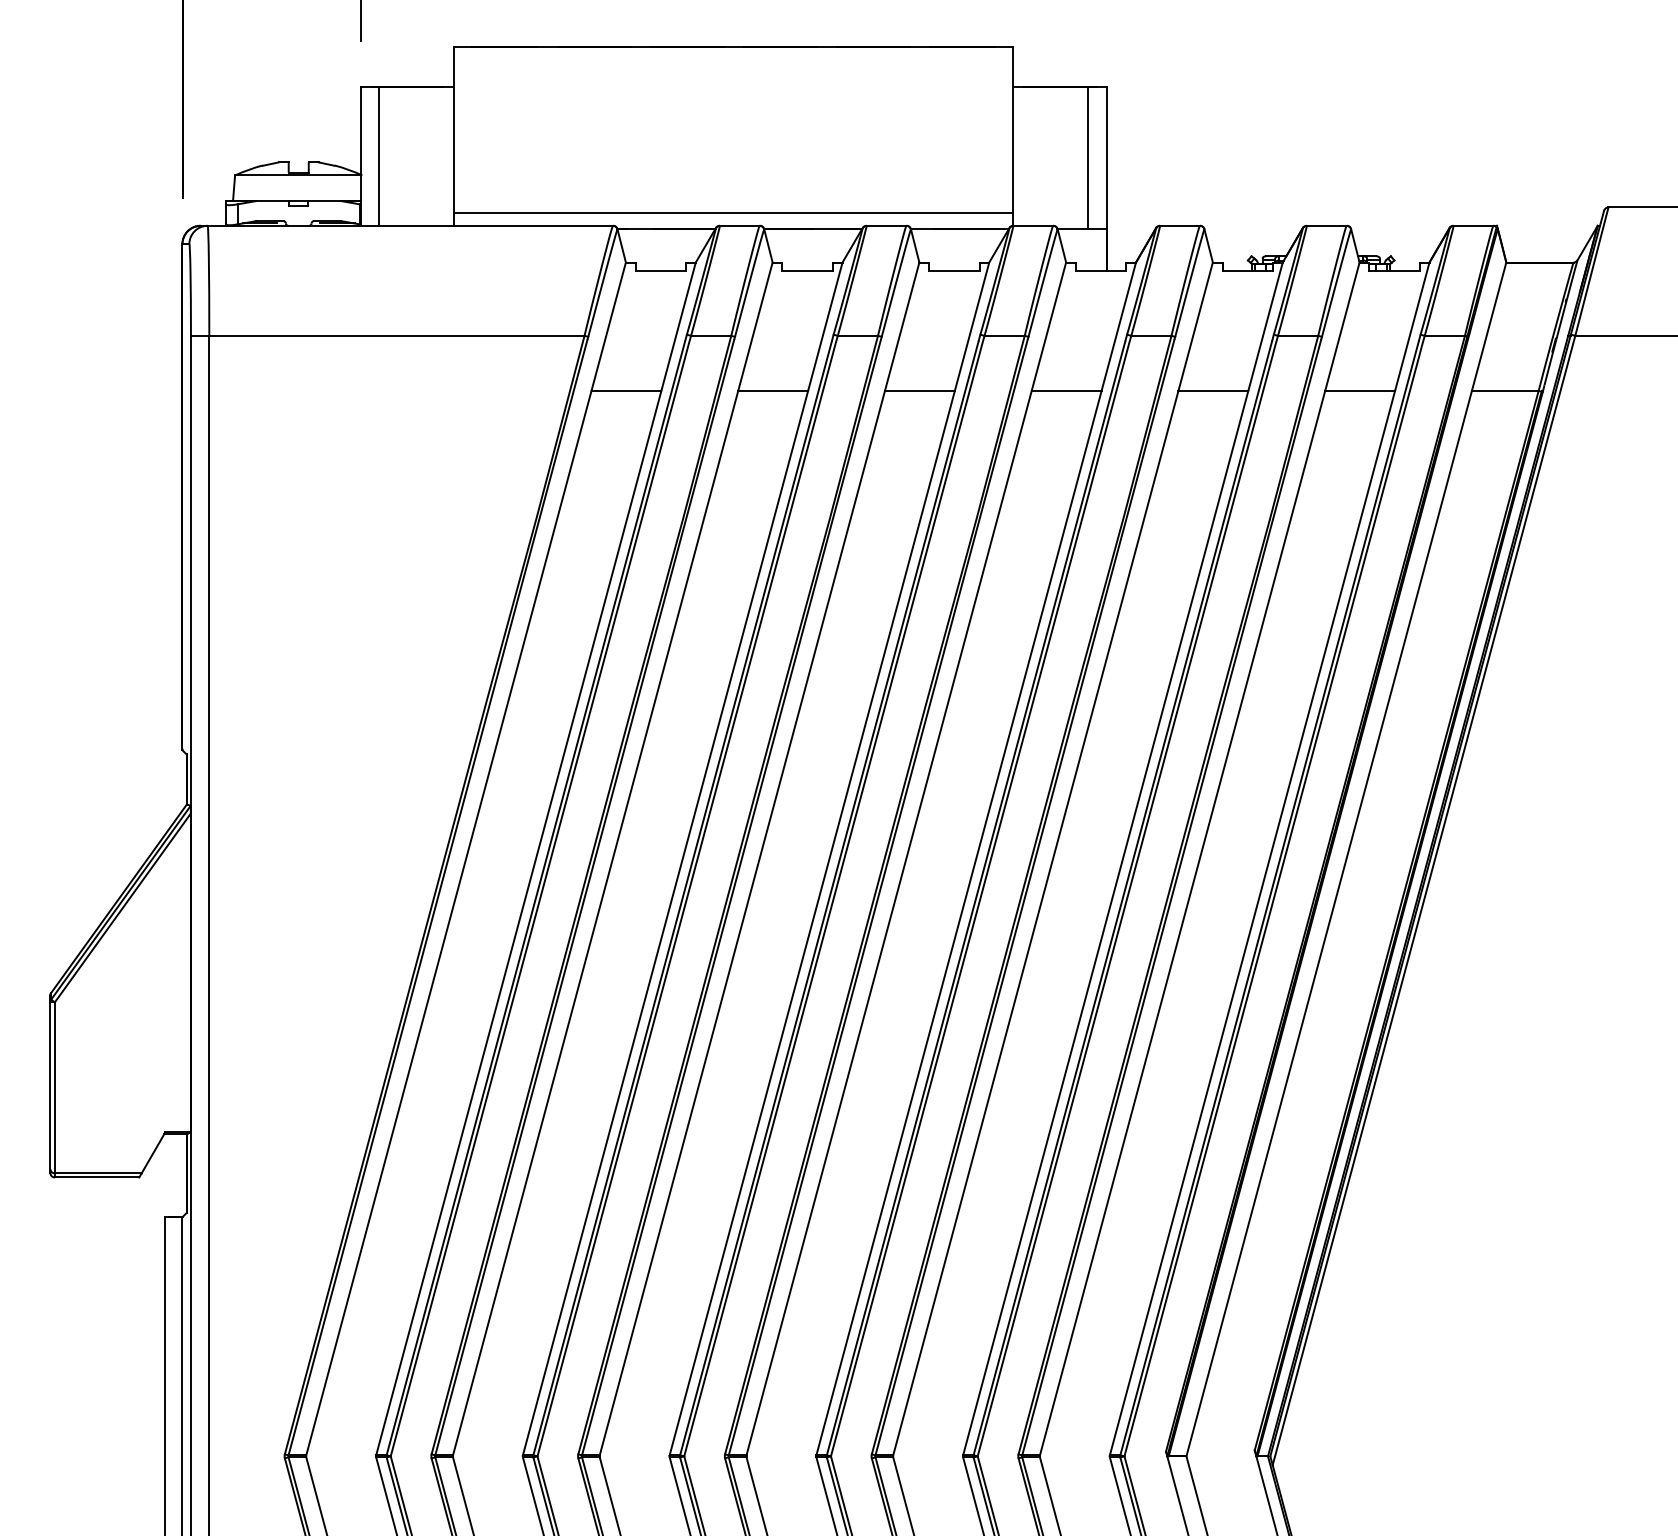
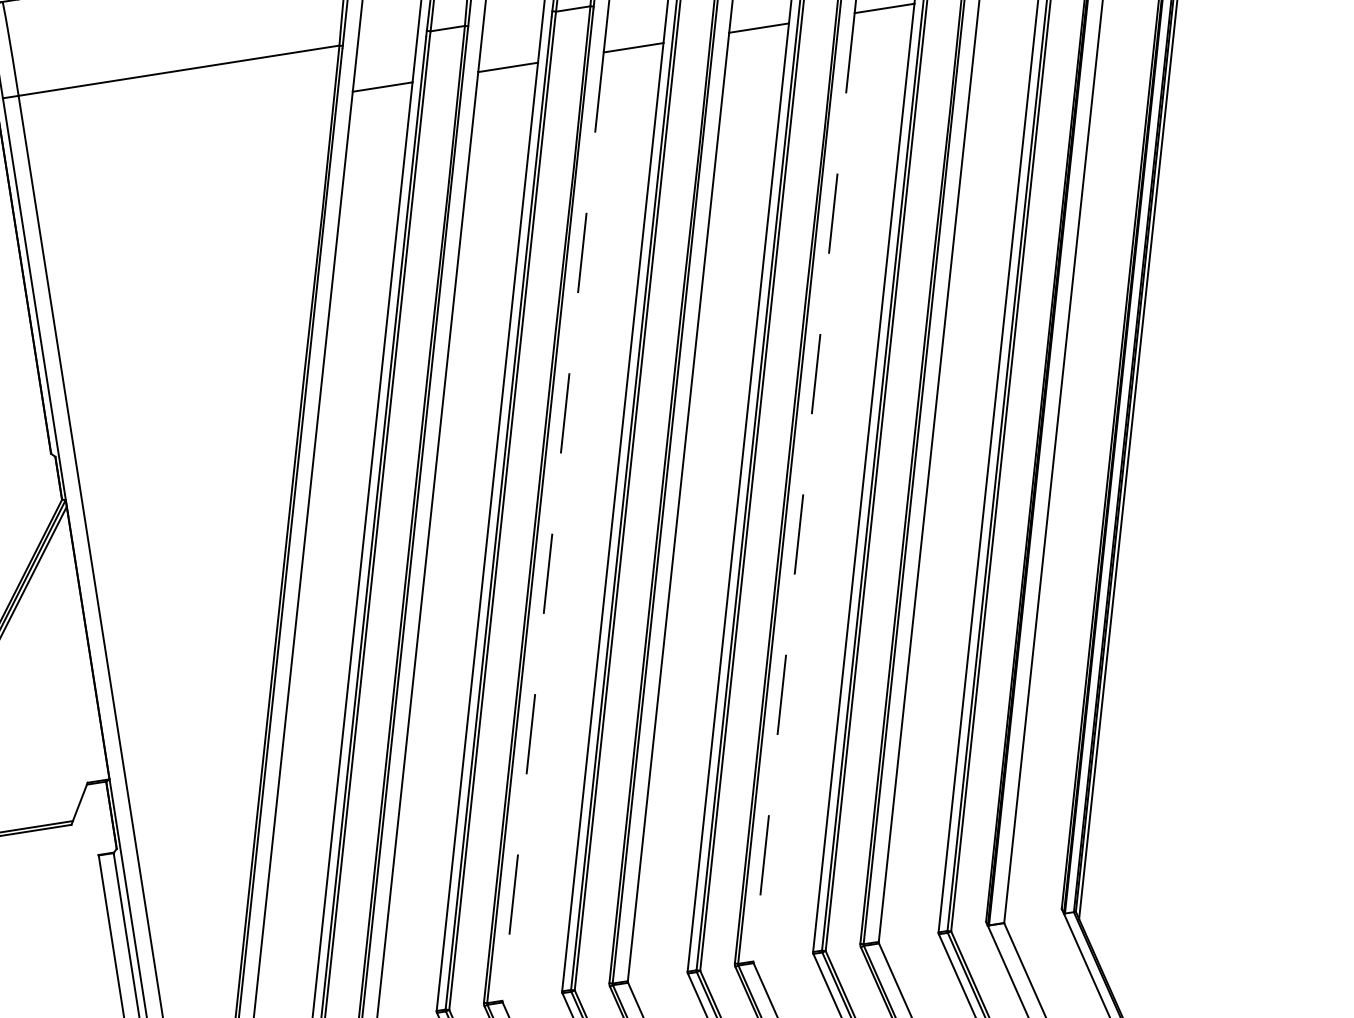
line: (742, 923) -> (553, 526), solid -> dashed
line: (1035, 923) -> (803, 487), solid -> dashed

